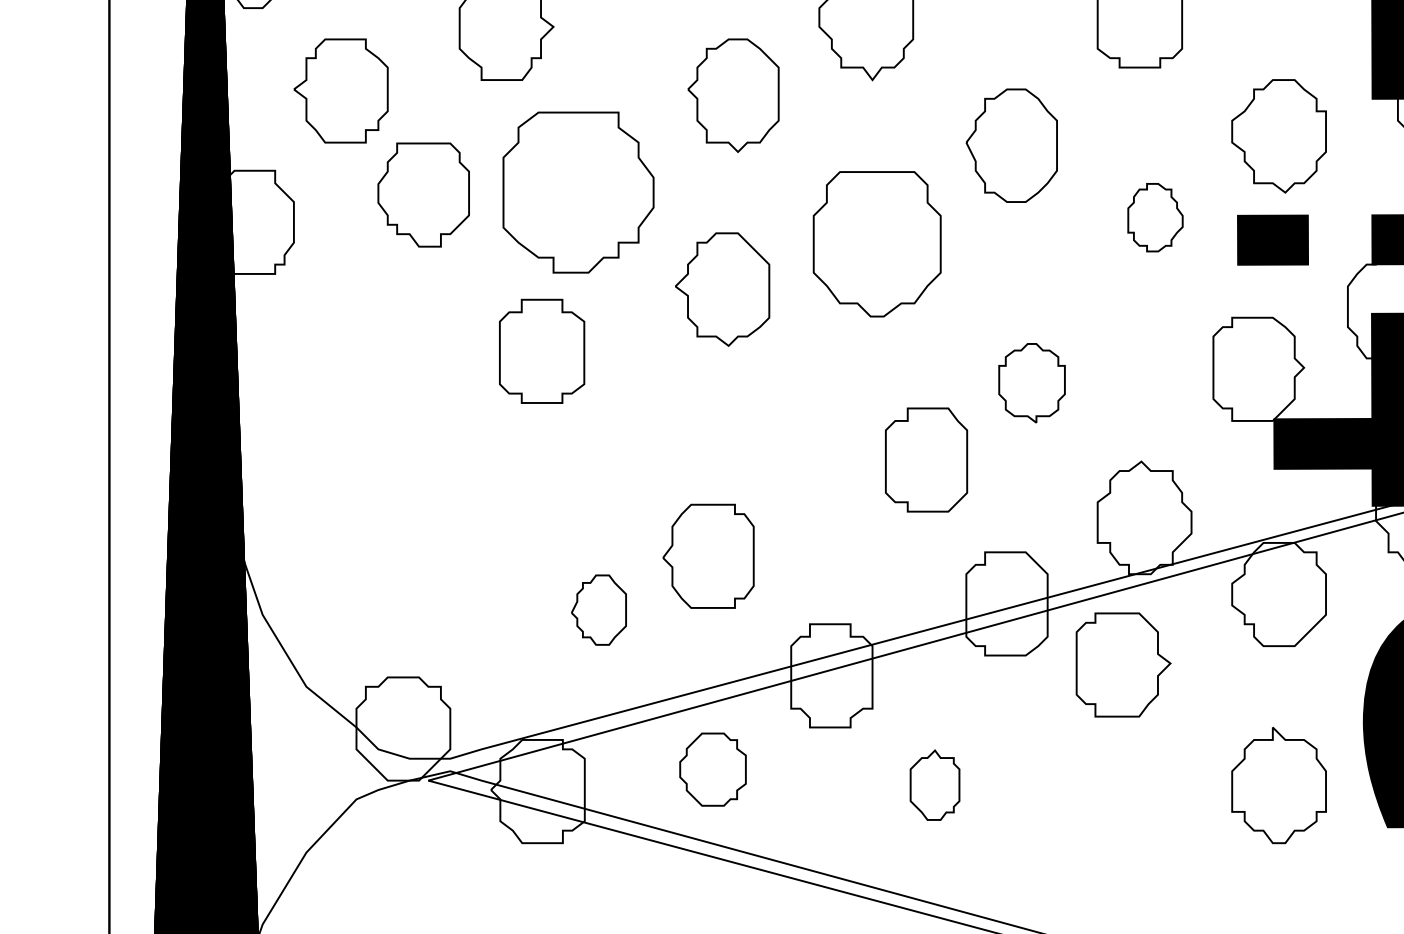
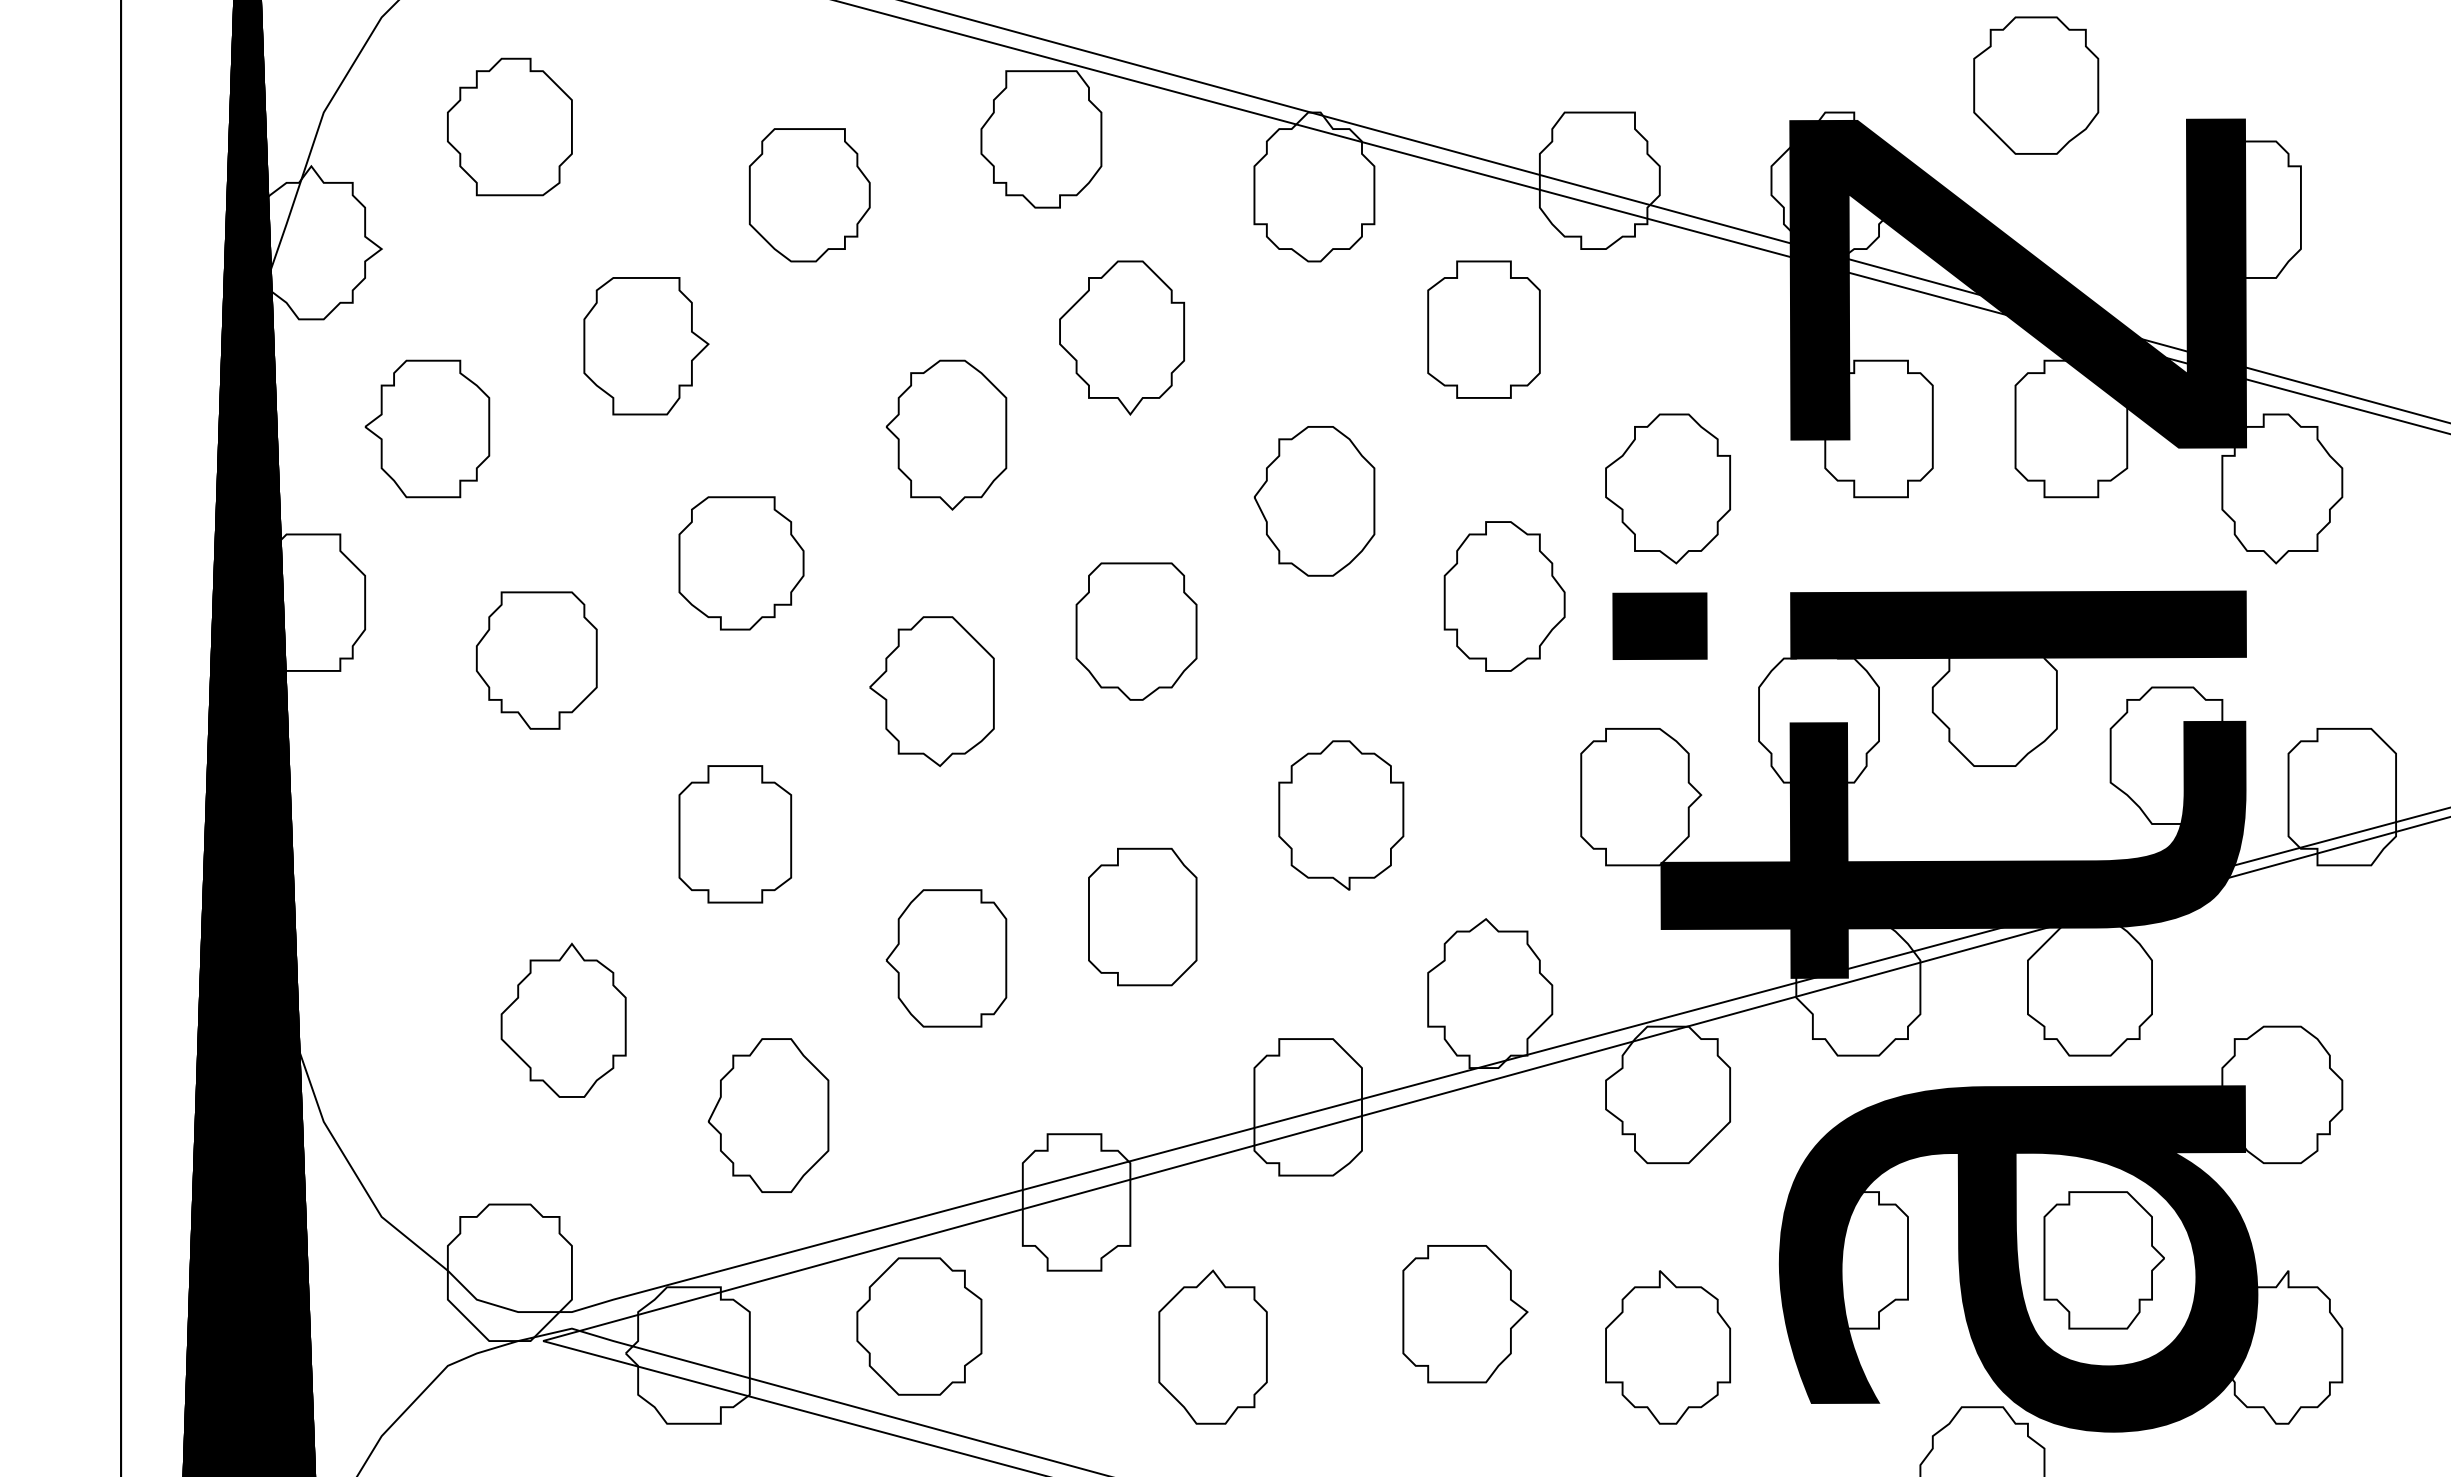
part: (578, 192) -> (741, 563), size x0.62
part: (423, 195) -> (536, 660), moved
part: (1155, 217) -> (1504, 596), size x1.67
part: (877, 244) -> (1136, 631), size x0.71
part: (542, 351) -> (735, 834), moved
part: (1032, 383) -> (1341, 815), size x1.43
part: (926, 459) -> (1142, 916), moved
part: (443, 537) -> (563, 1019), added
part: (708, 556) -> (946, 958), moved
part: (598, 610) -> (768, 1115), size x1.67
part: (1123, 665) -> (1465, 1314), moved
part: (713, 769) -> (919, 1326), size x1.43
part: (934, 784) -> (1212, 1346), size x1.67

